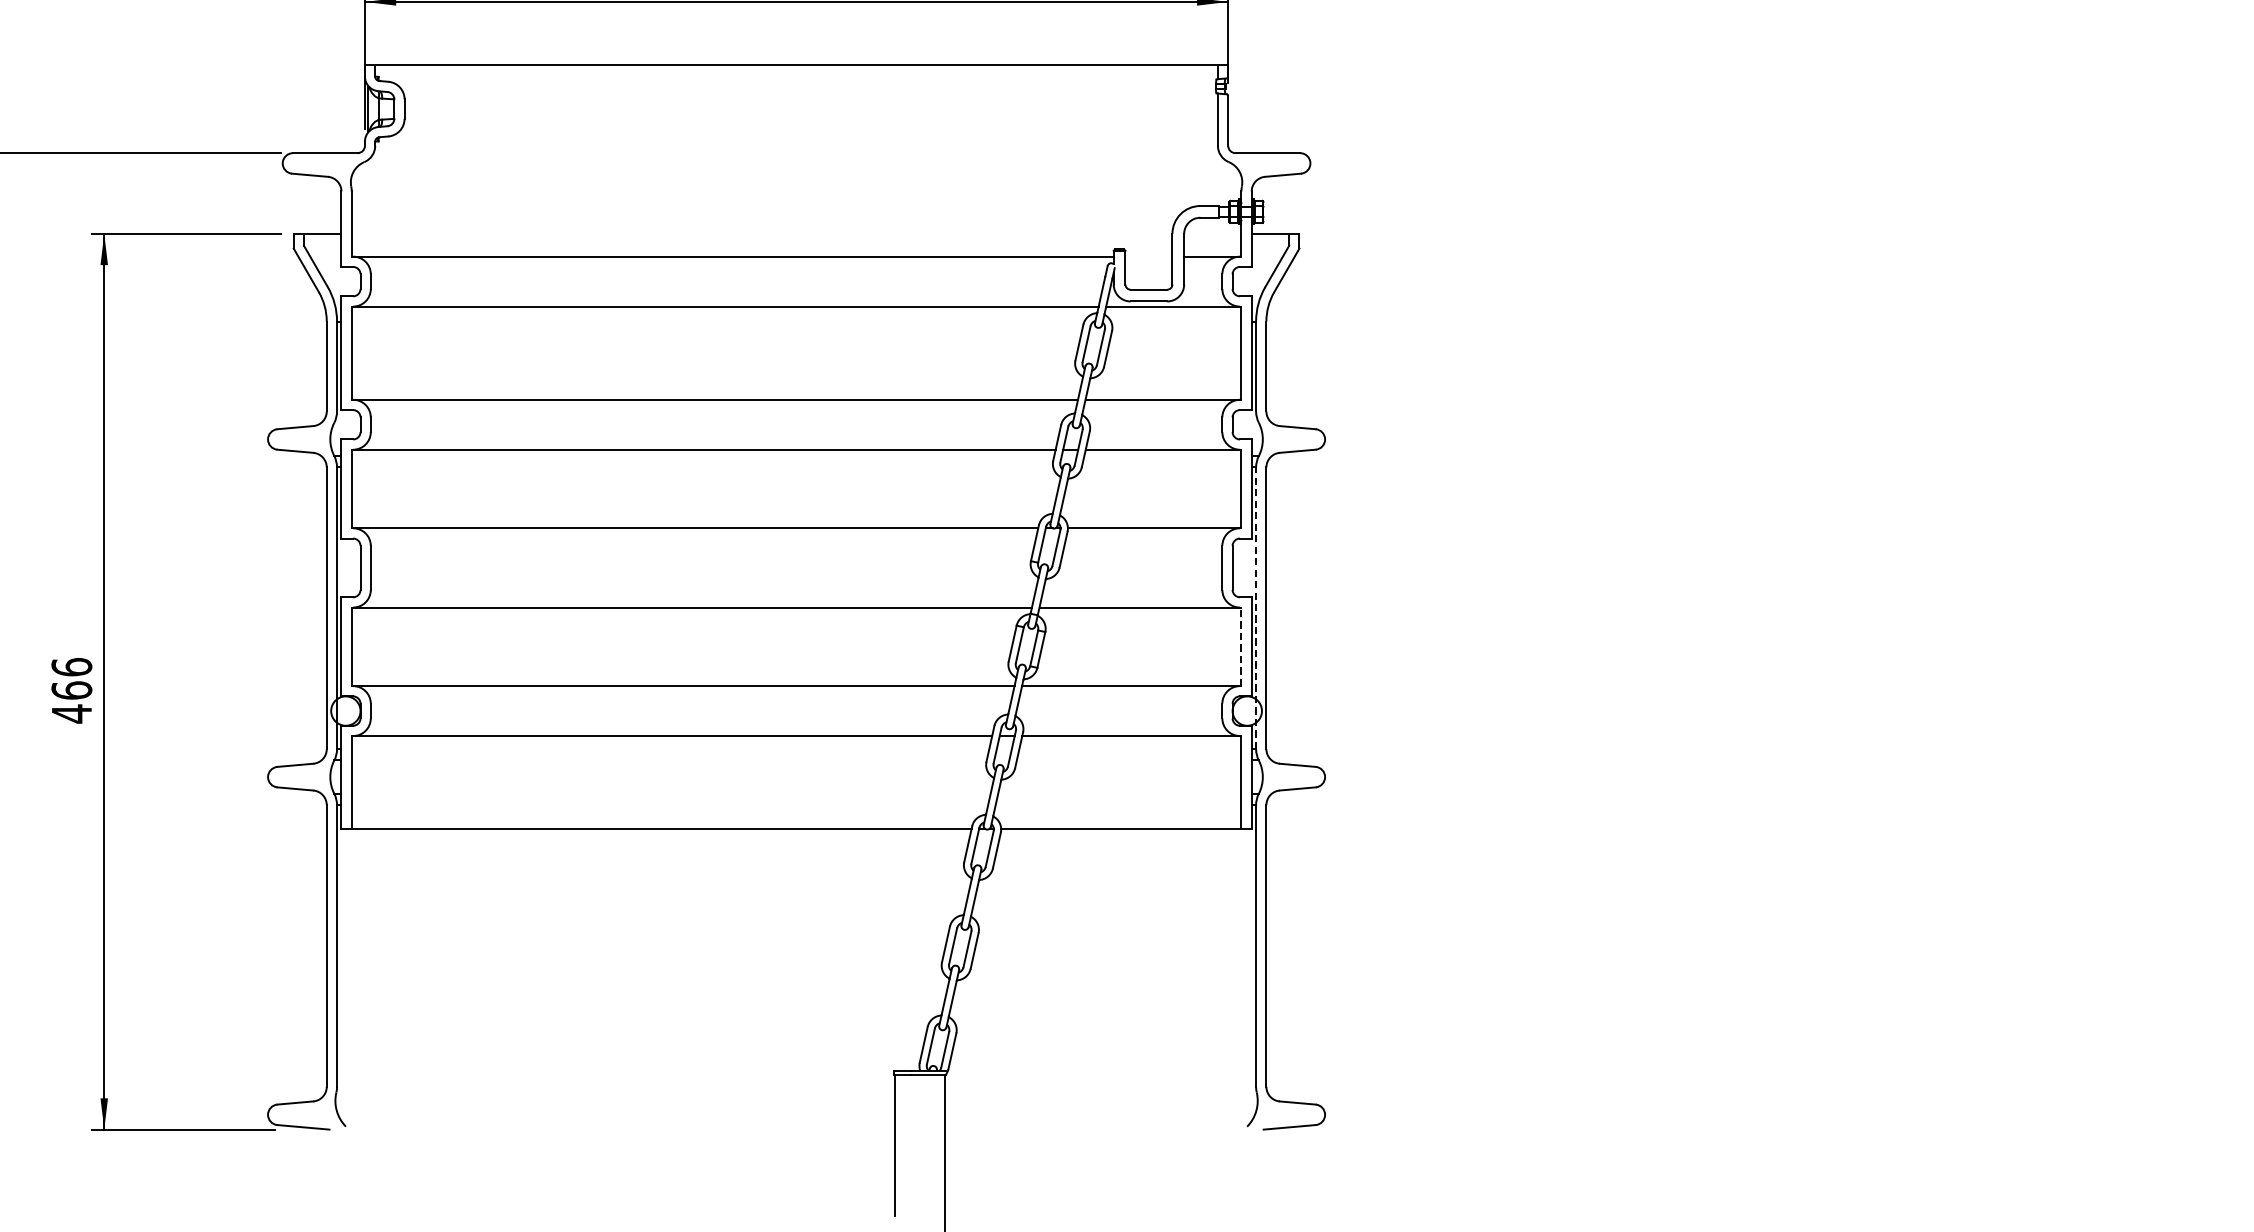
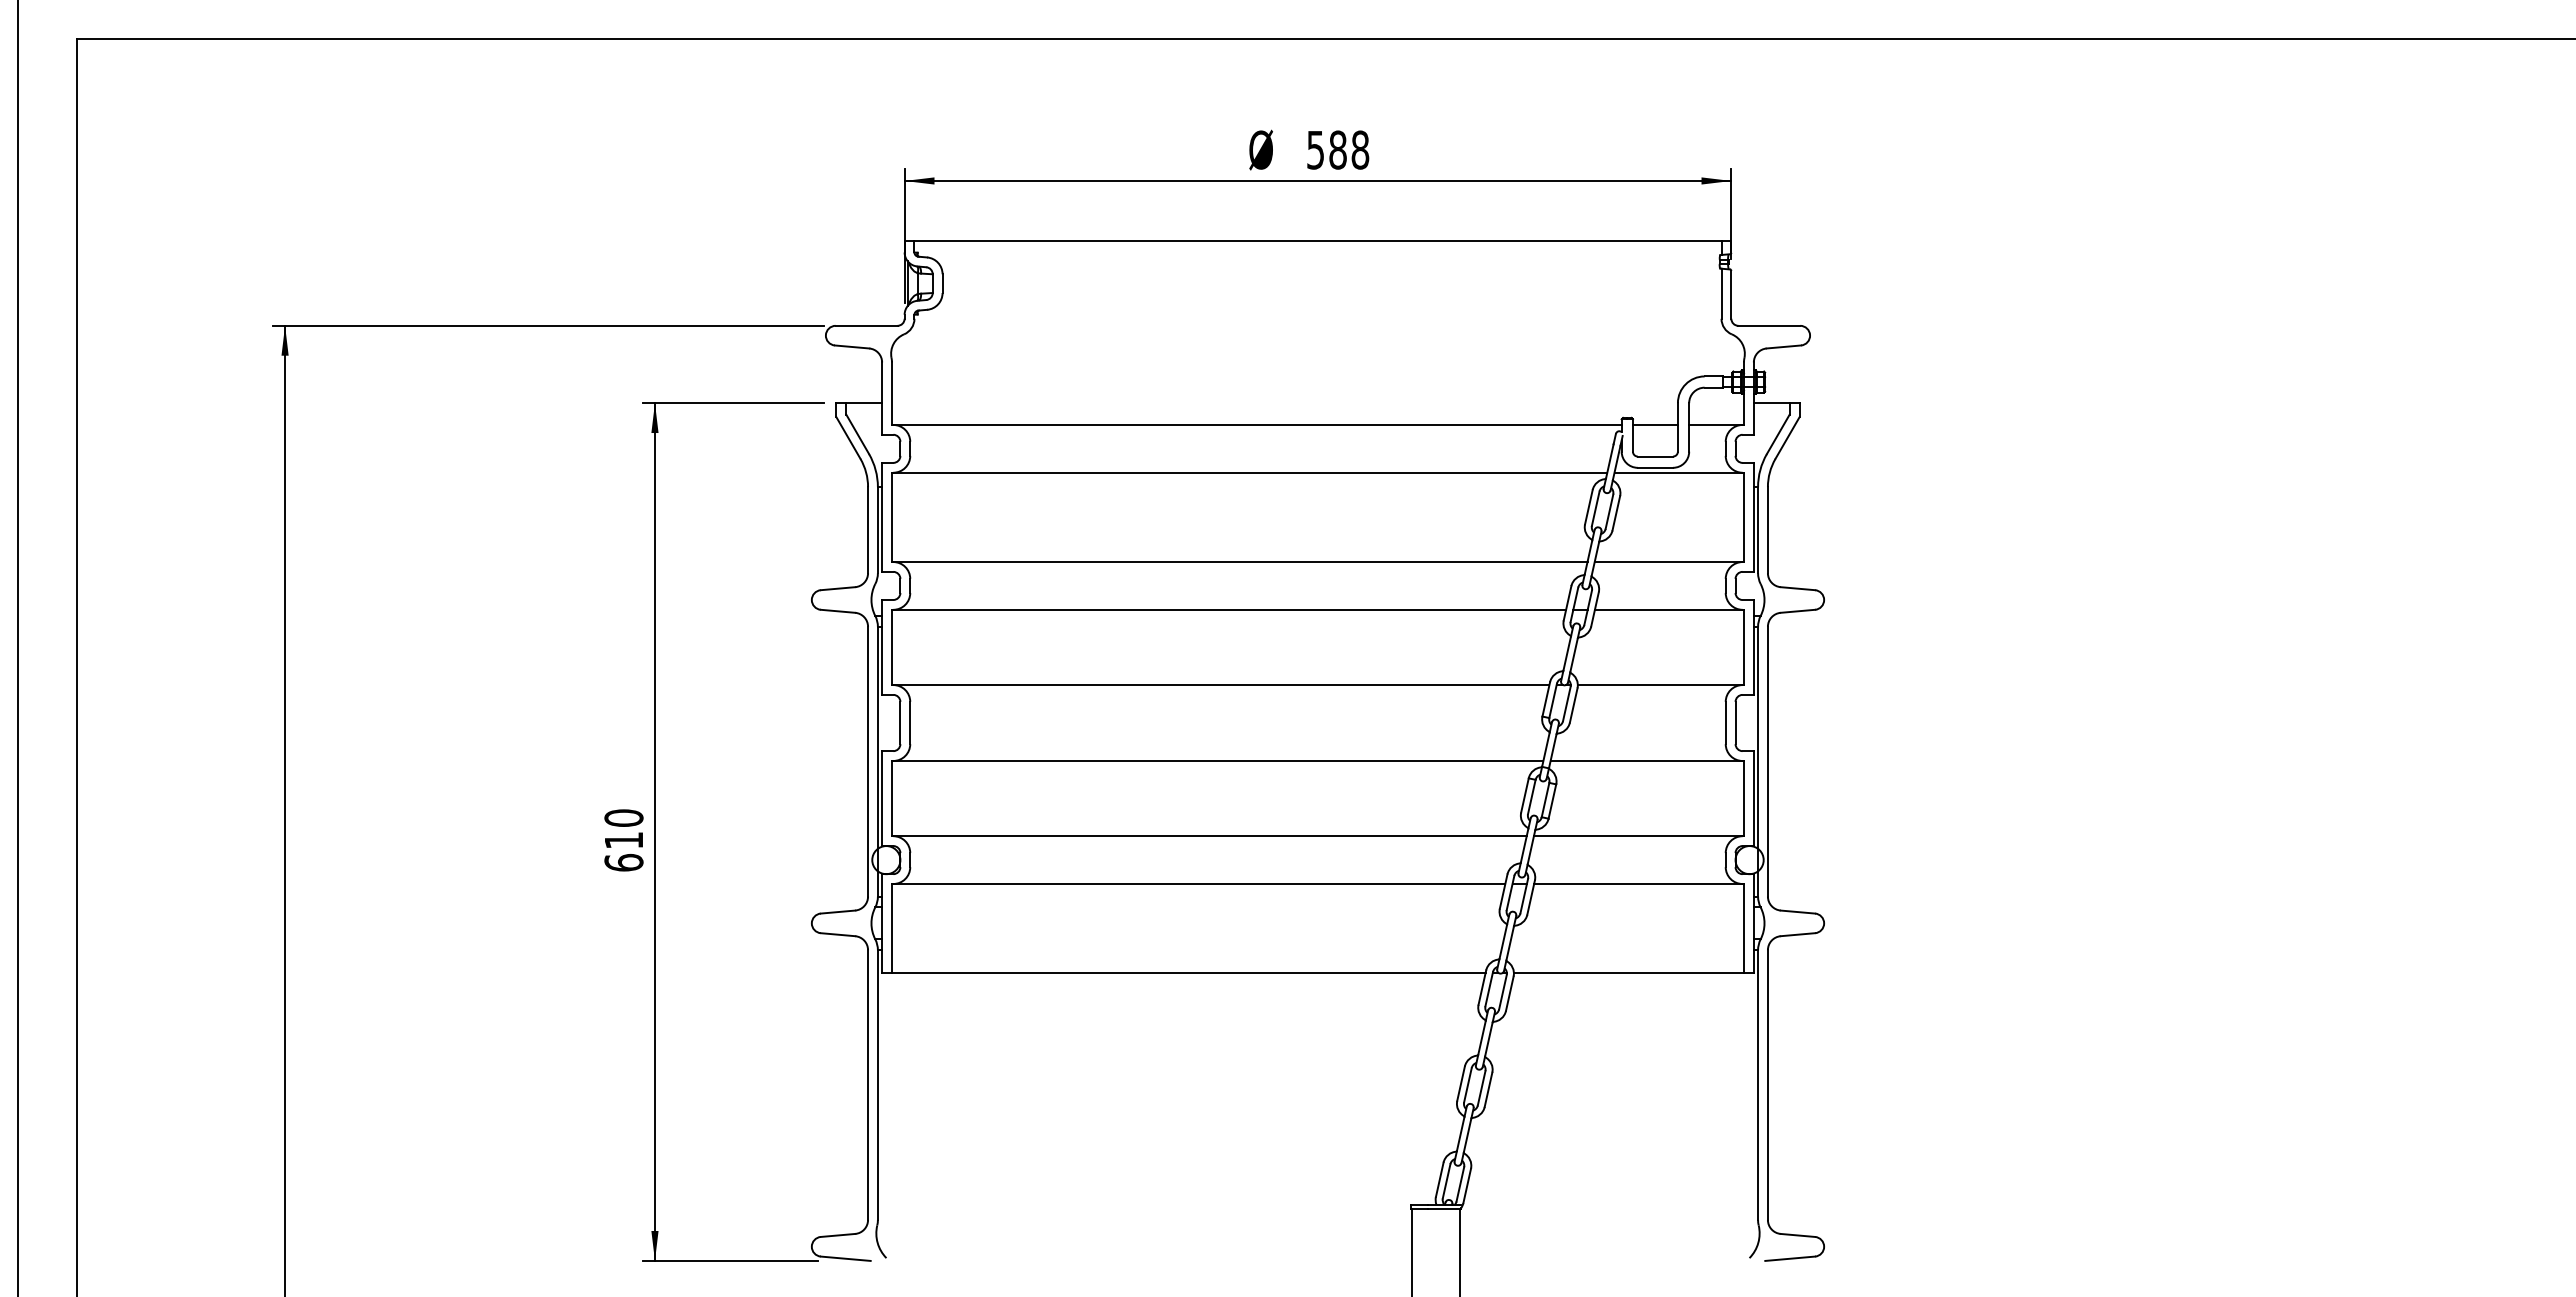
line: (1147, 256) -> (1654, 424), added
line: (1256, 608) -> (1758, 761), dashed -> solid
line: (1241, 646) -> (1744, 798), dashed -> solid
text: (71, 690) -> (623, 840), 466 -> 610

